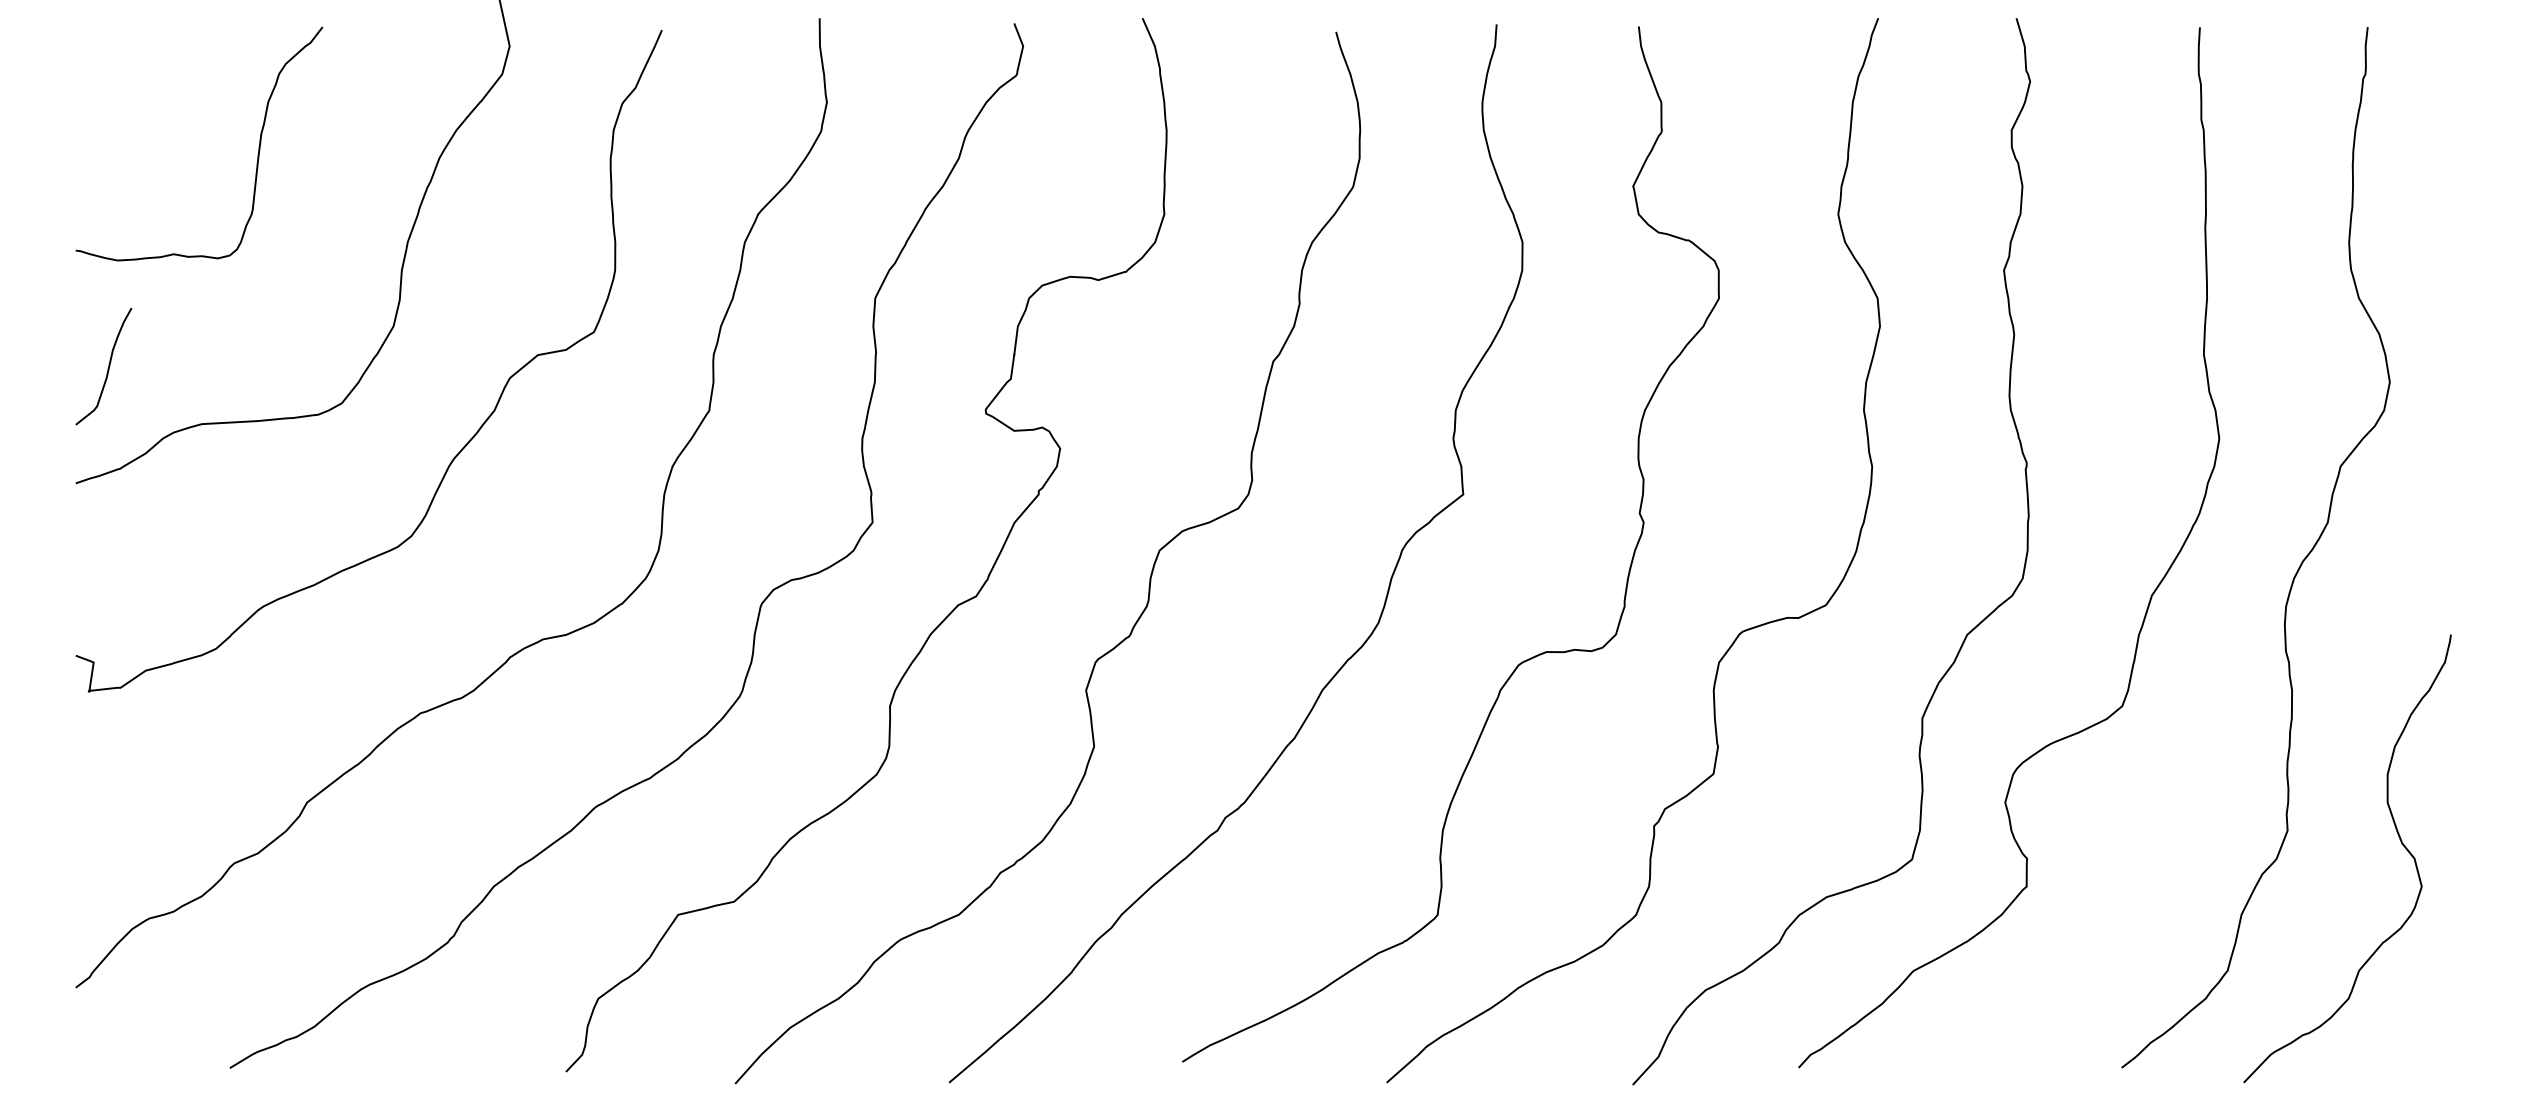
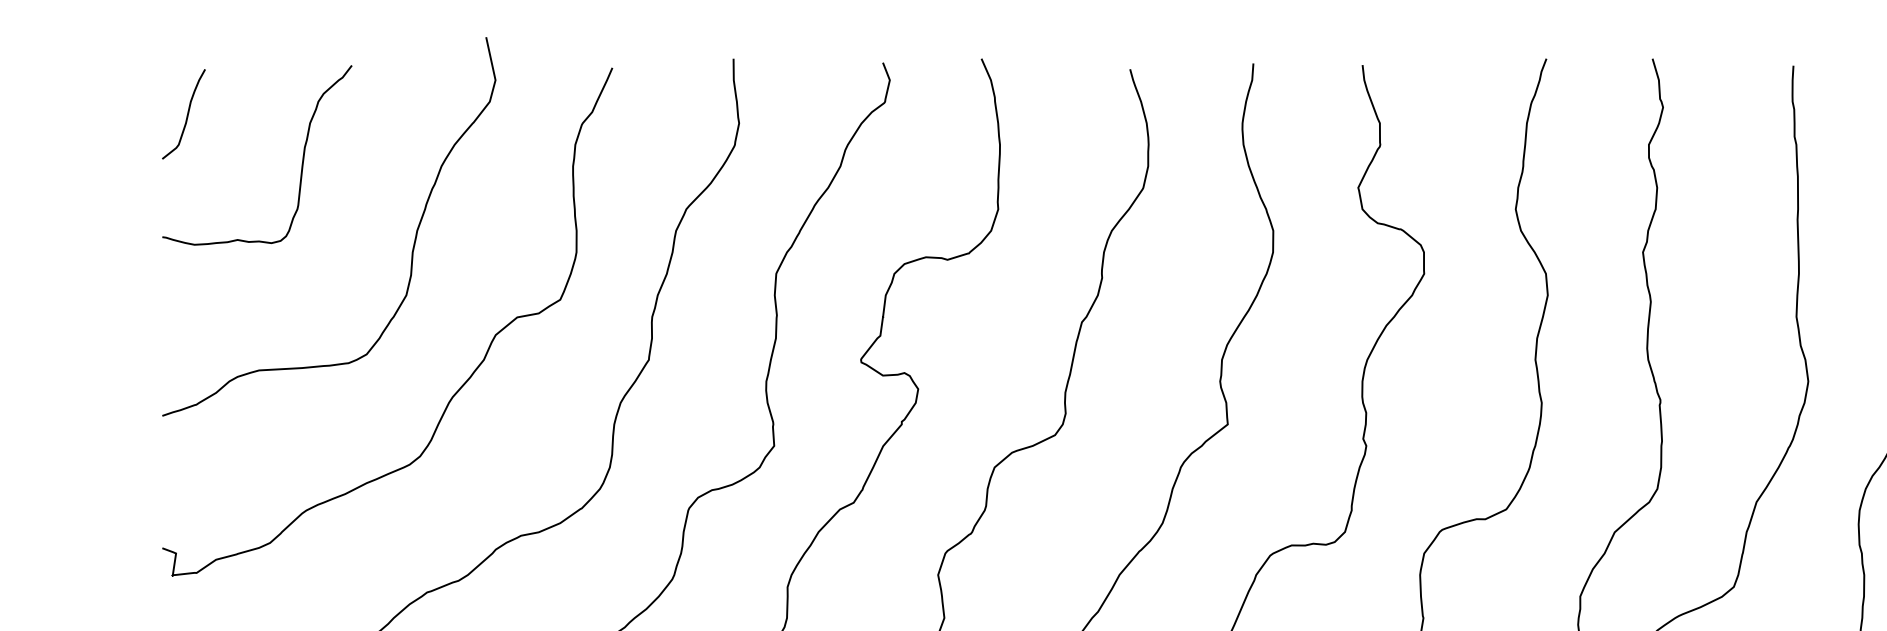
curve: (107, 368) -> (186, 115), moved

